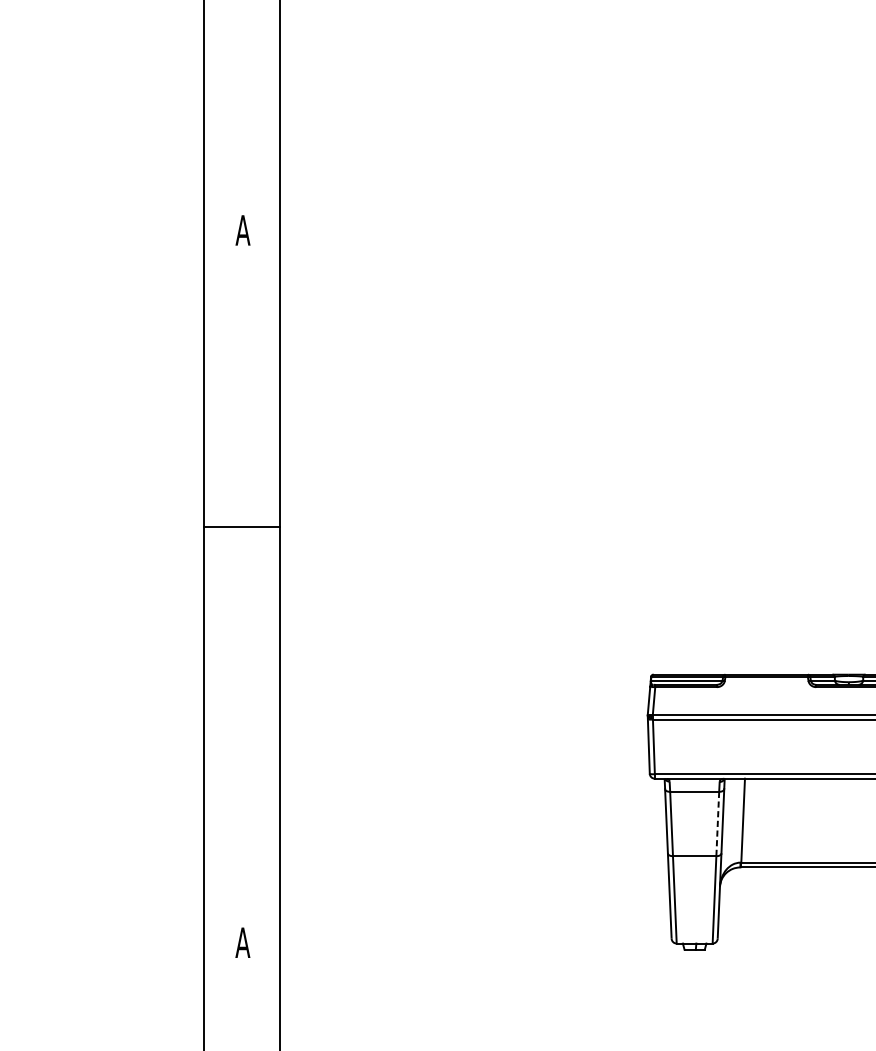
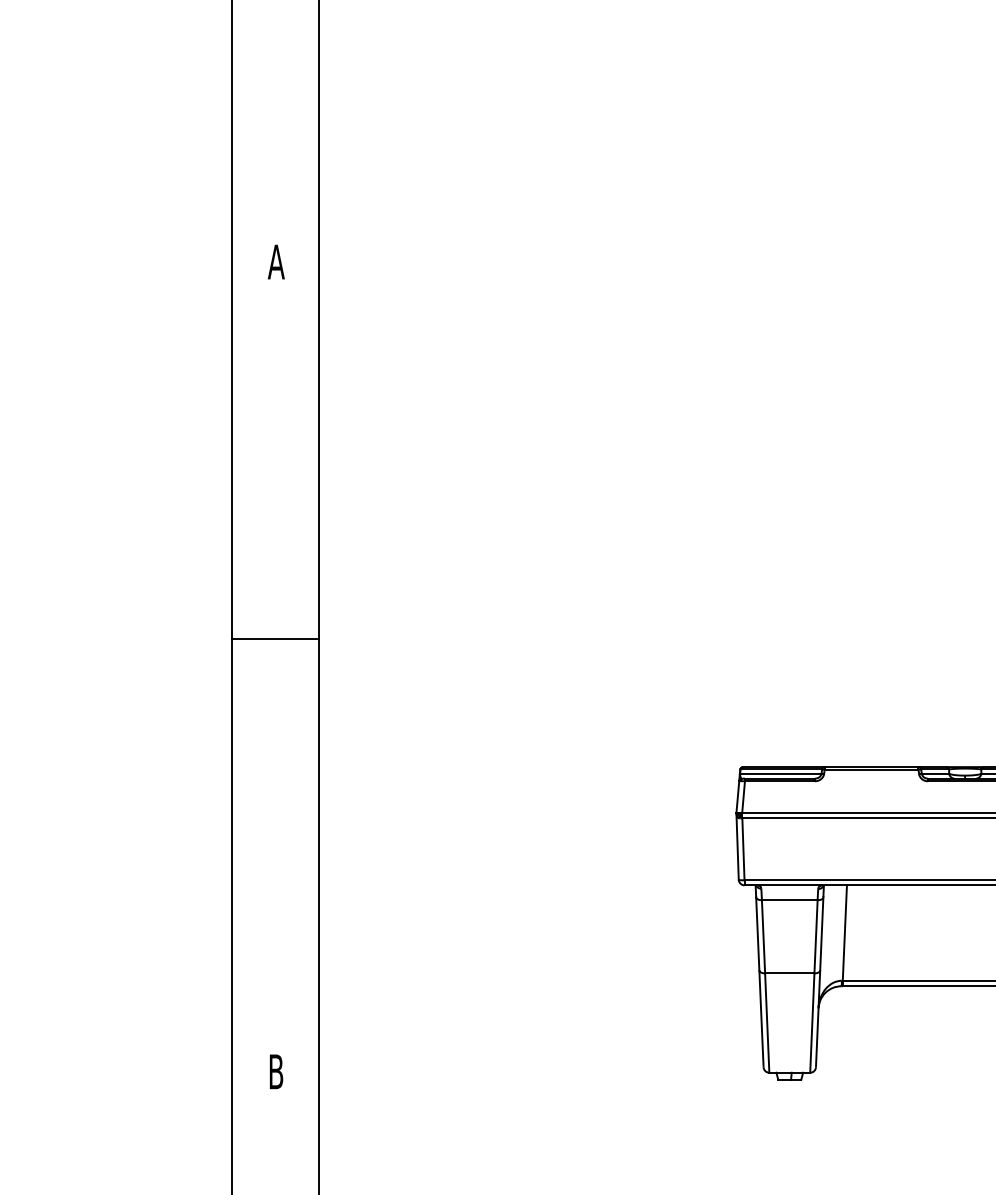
line: (242, 527) -> (275, 639), moved
line: (718, 823) -> (816, 936), dashed -> solid
text: (242, 942) -> (275, 1071), A -> B

